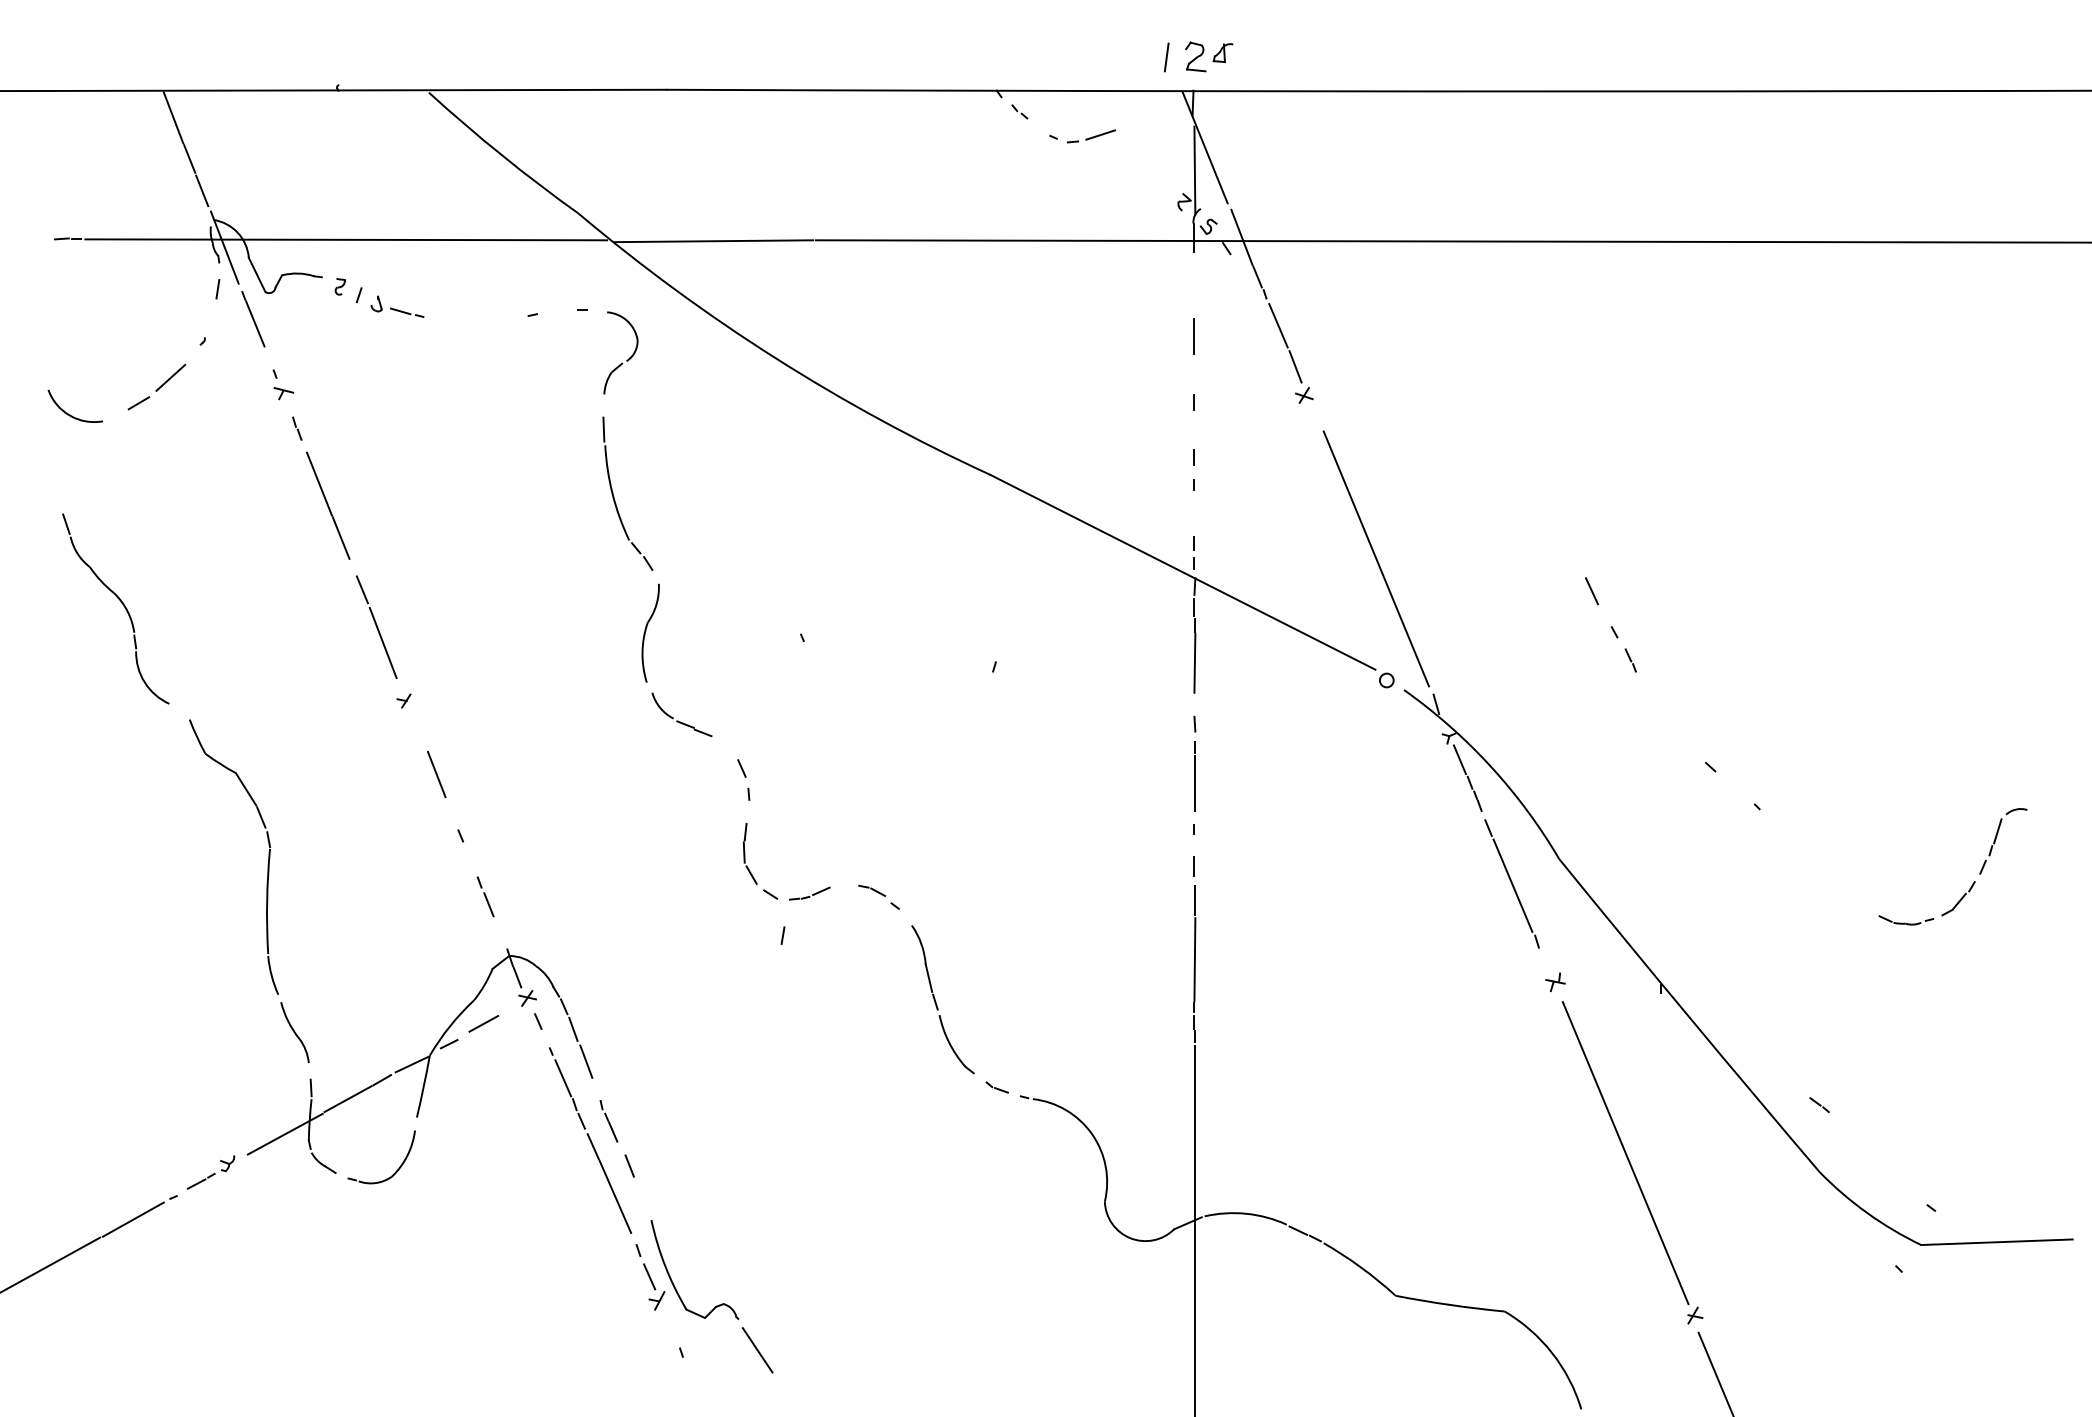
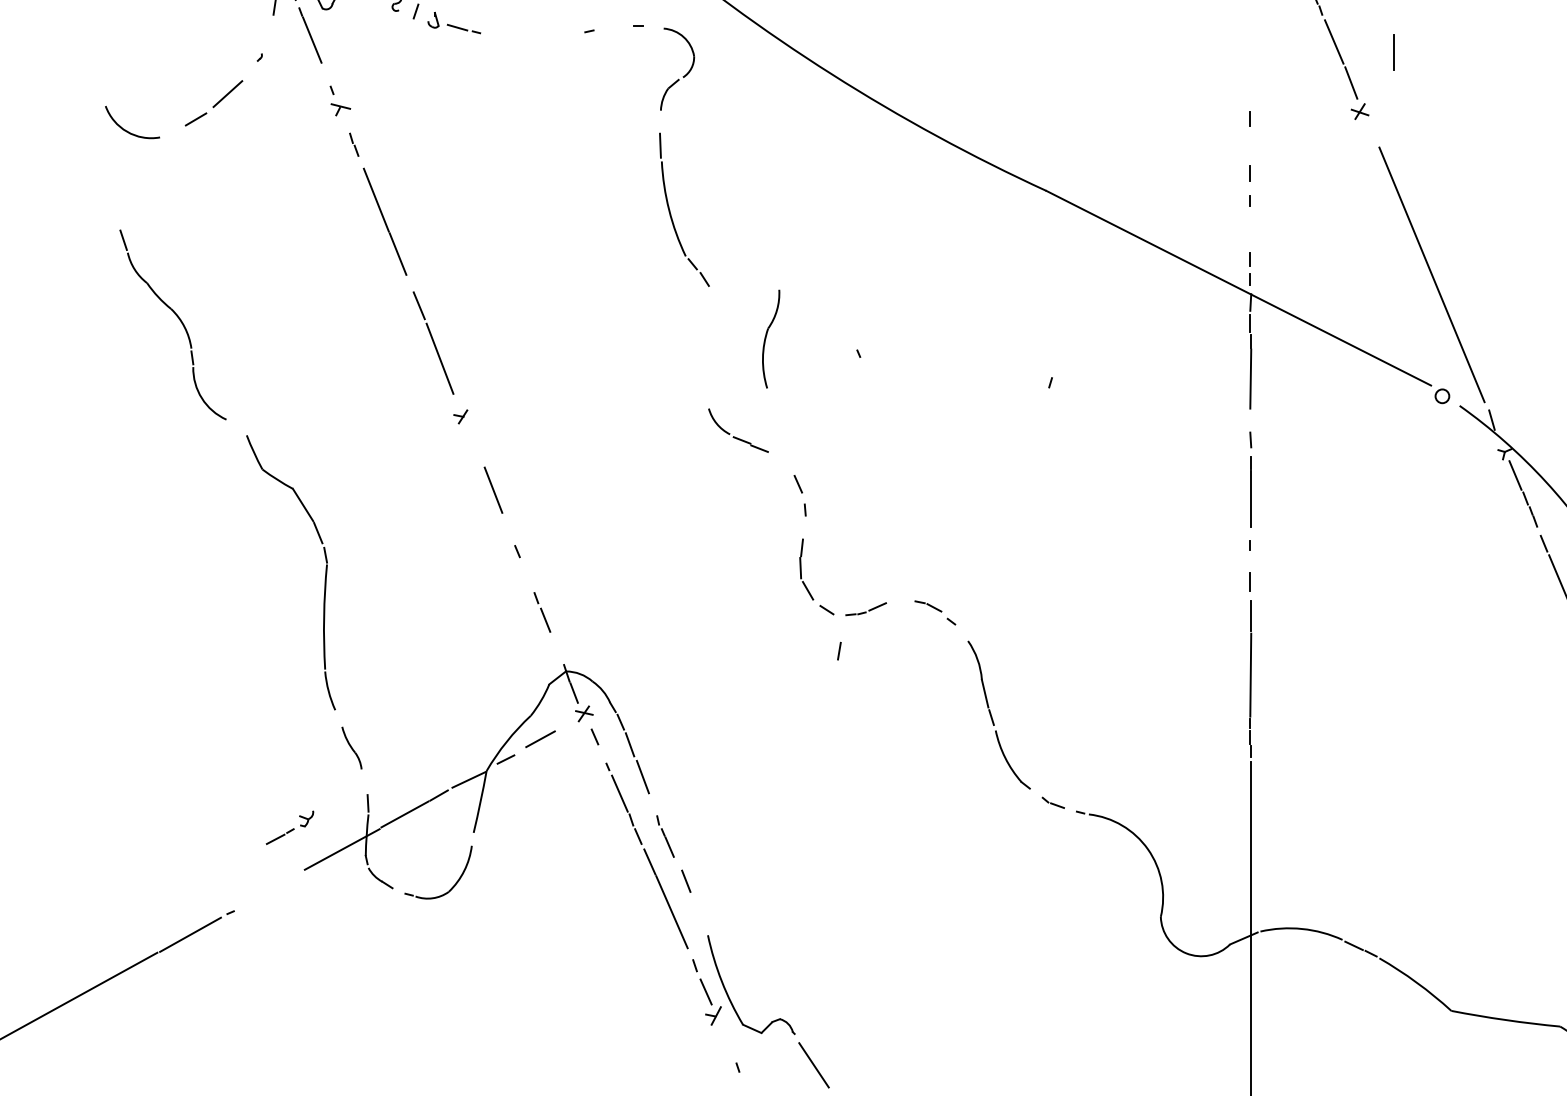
line: (1193, 336) -> (1393, 52), moved
part: (650, 632) -> (770, 338), moved
part: (294, 1032) -> (351, 747), size x0.7
part: (210, 1172) -> (289, 827), moved

